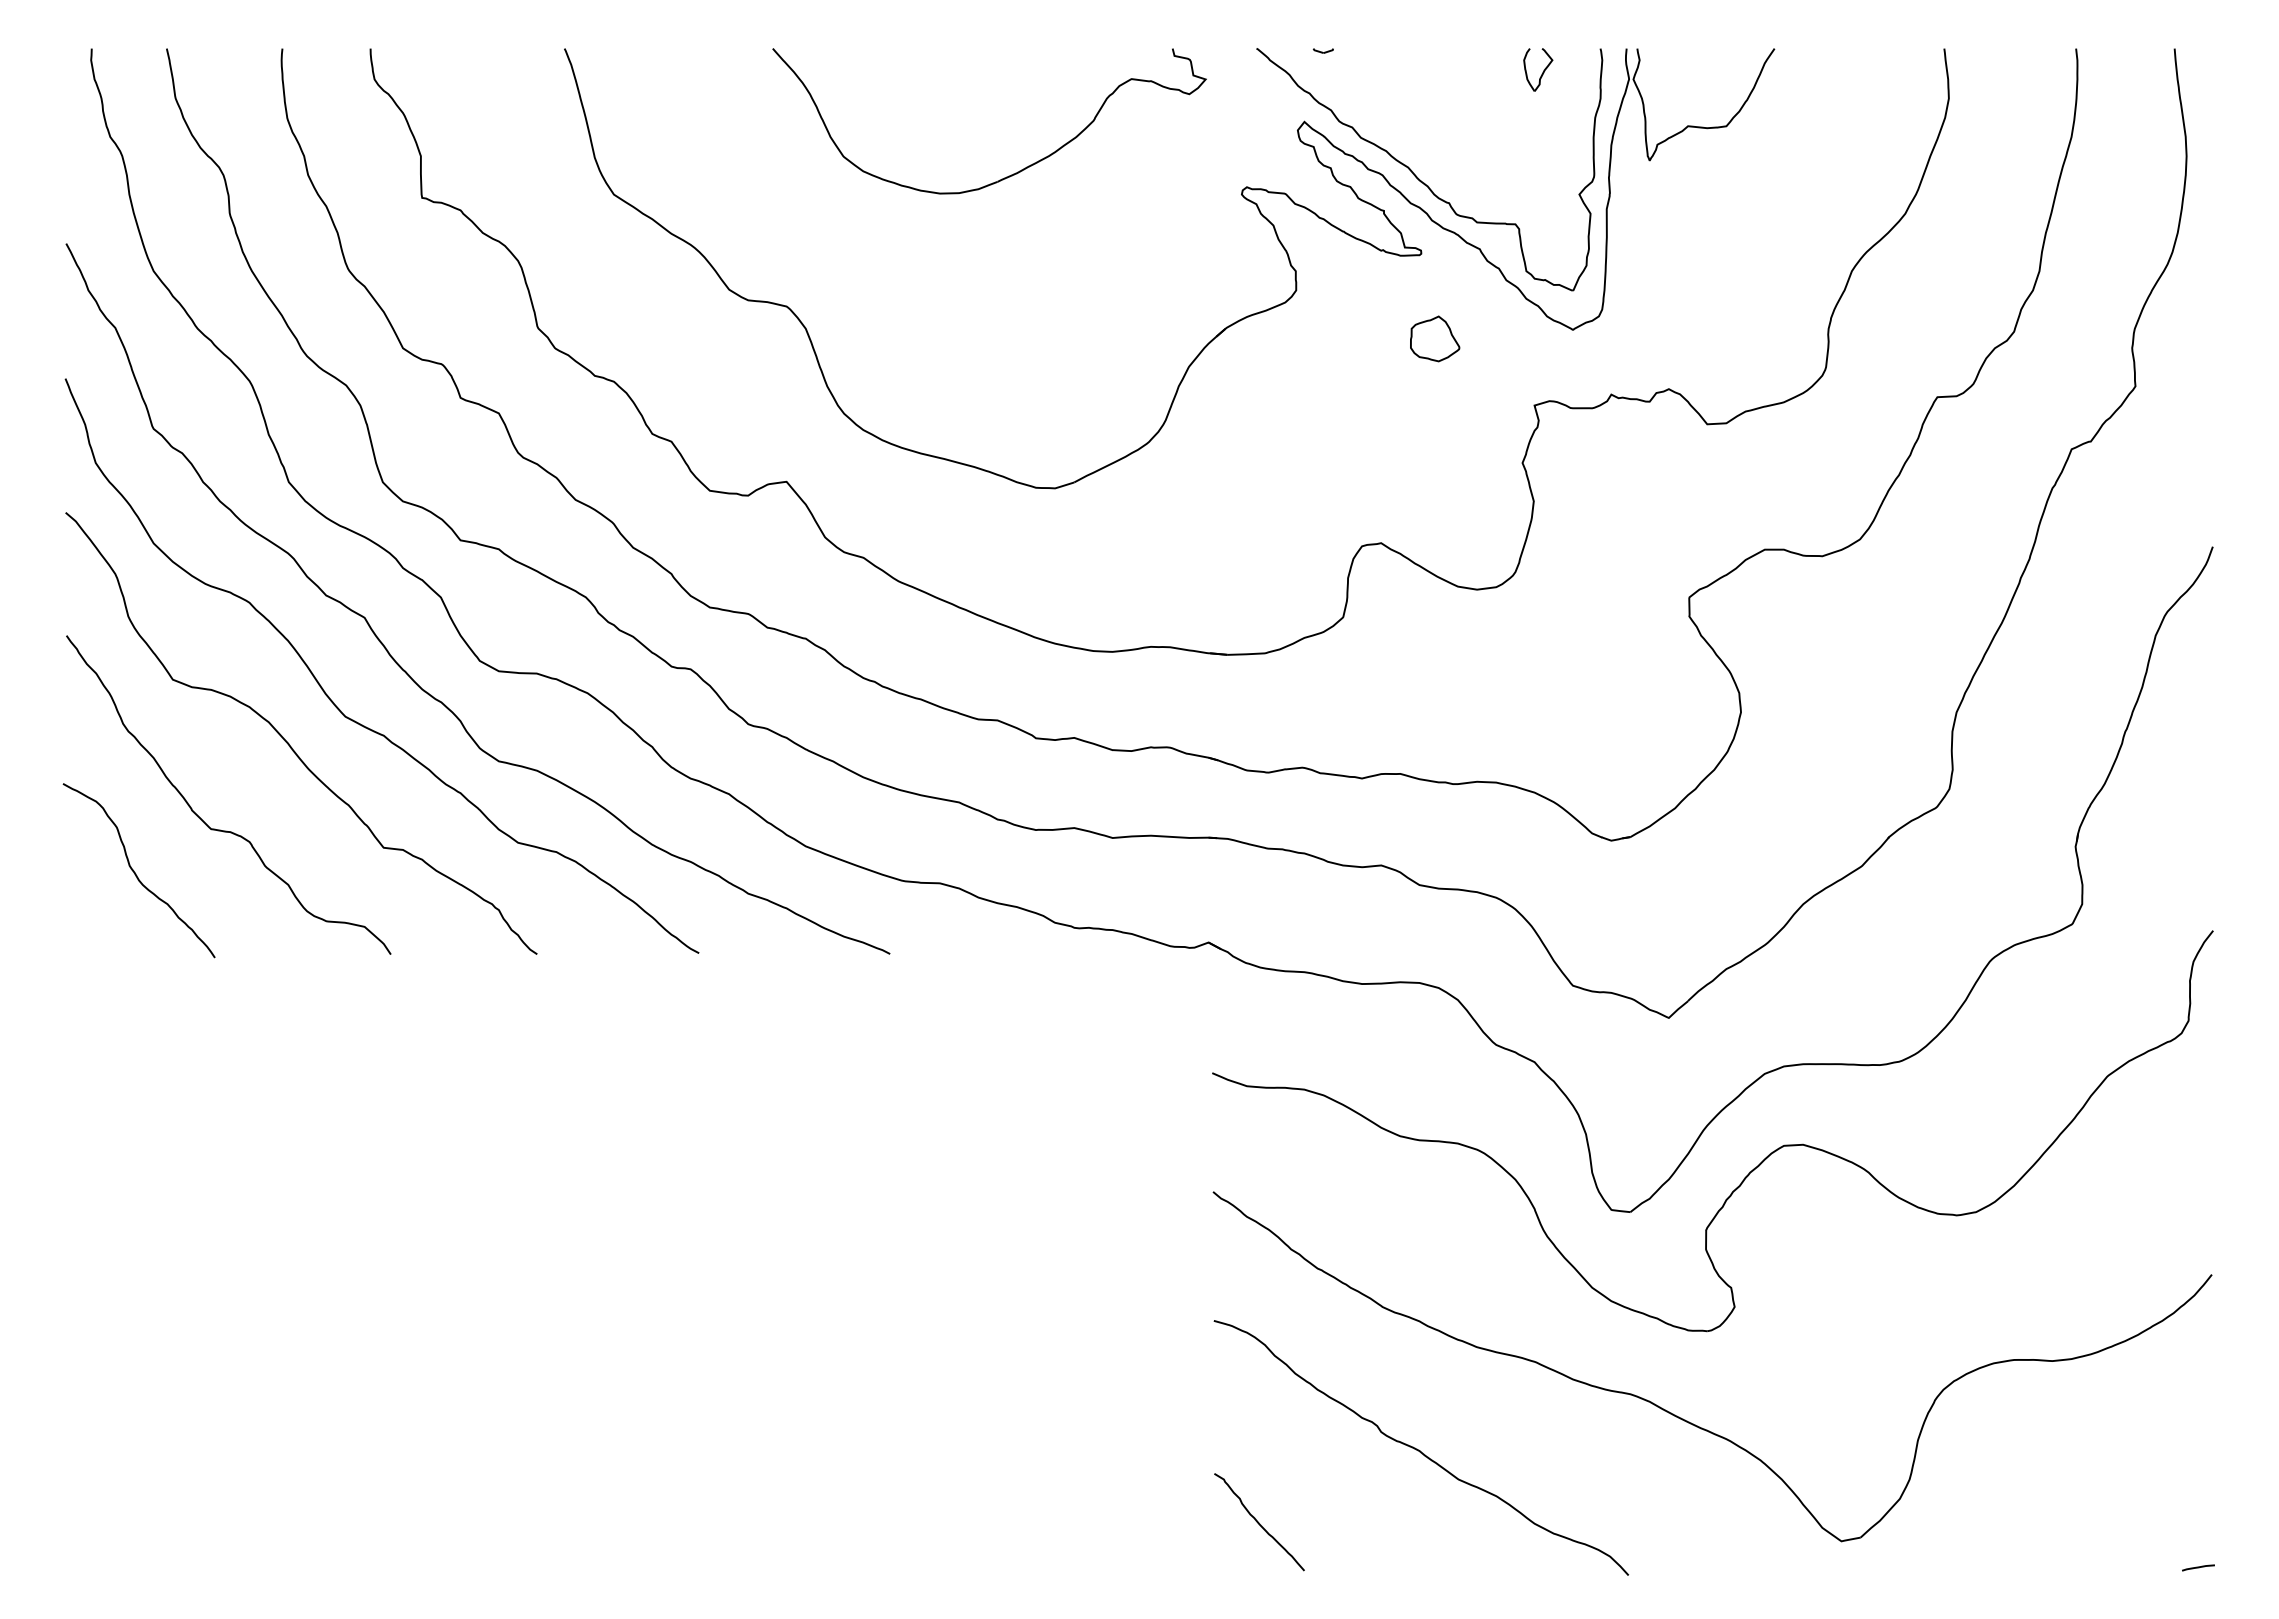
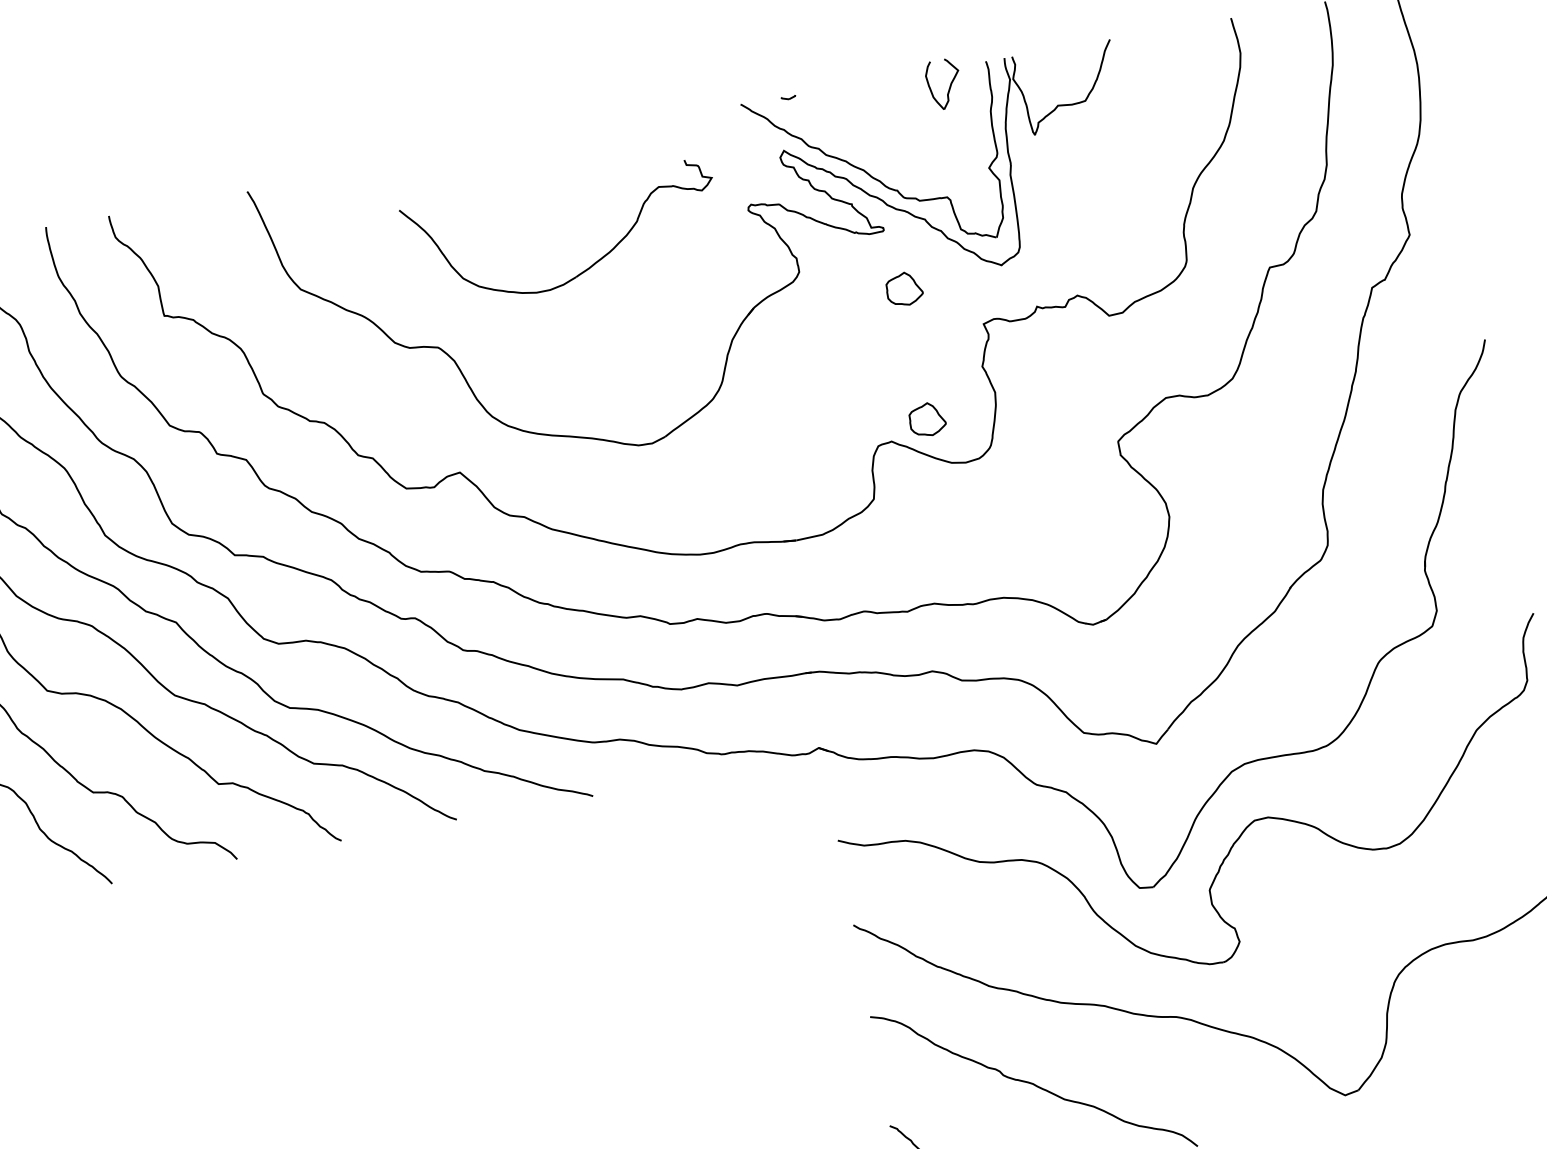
part: (1538, 69) -> (944, 84), size x1.6
part: (1015, 172) -> (587, 268), moved
part: (1435, 521) -> (927, 419), added

